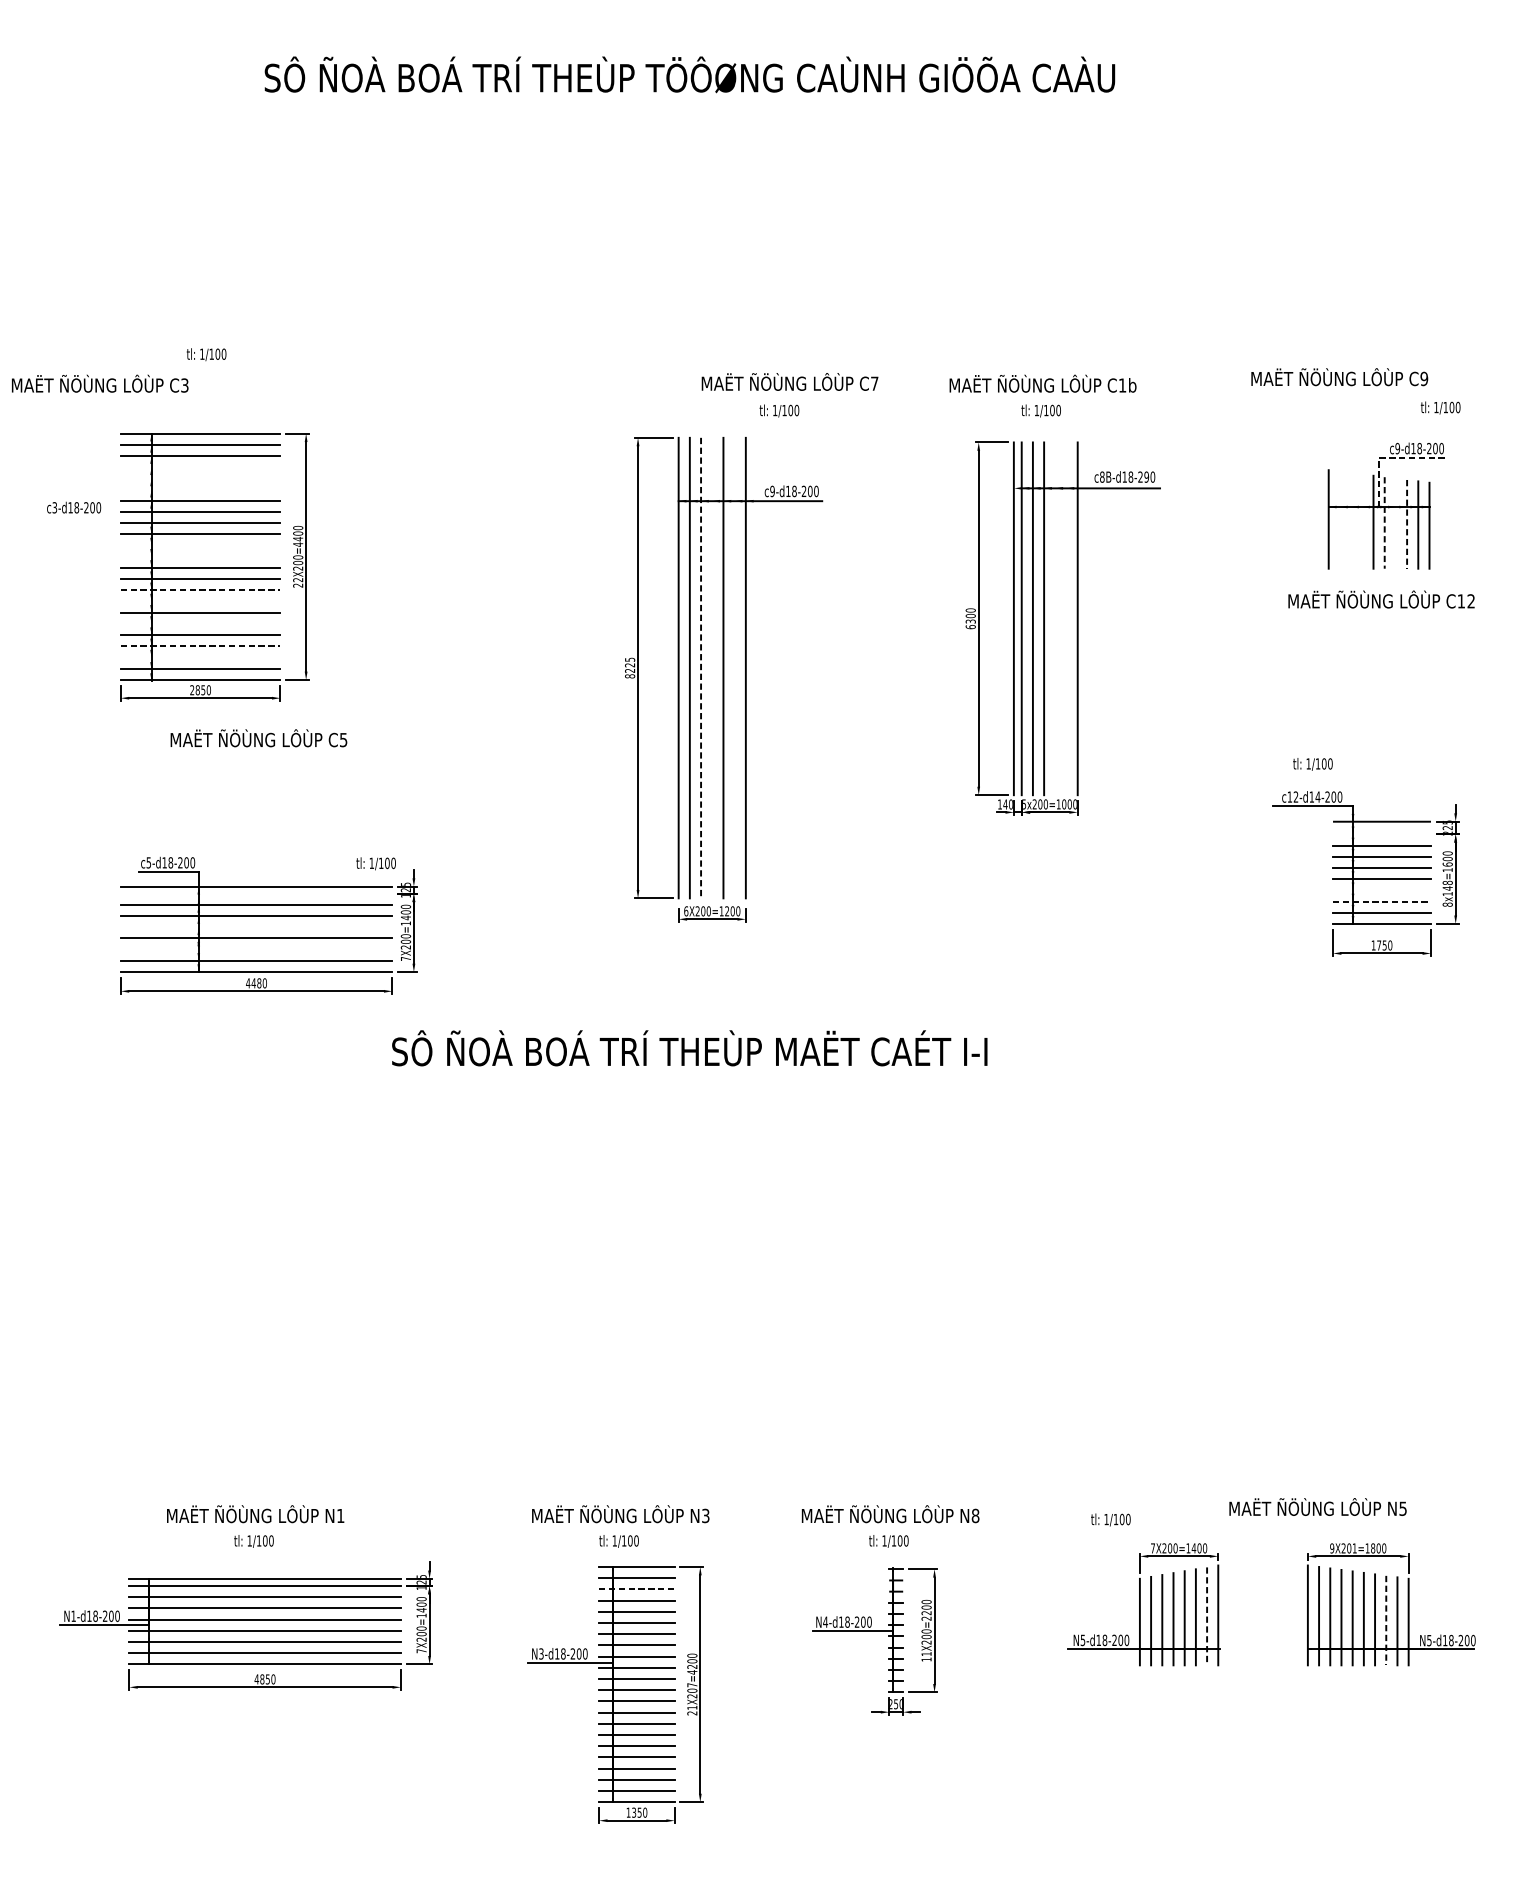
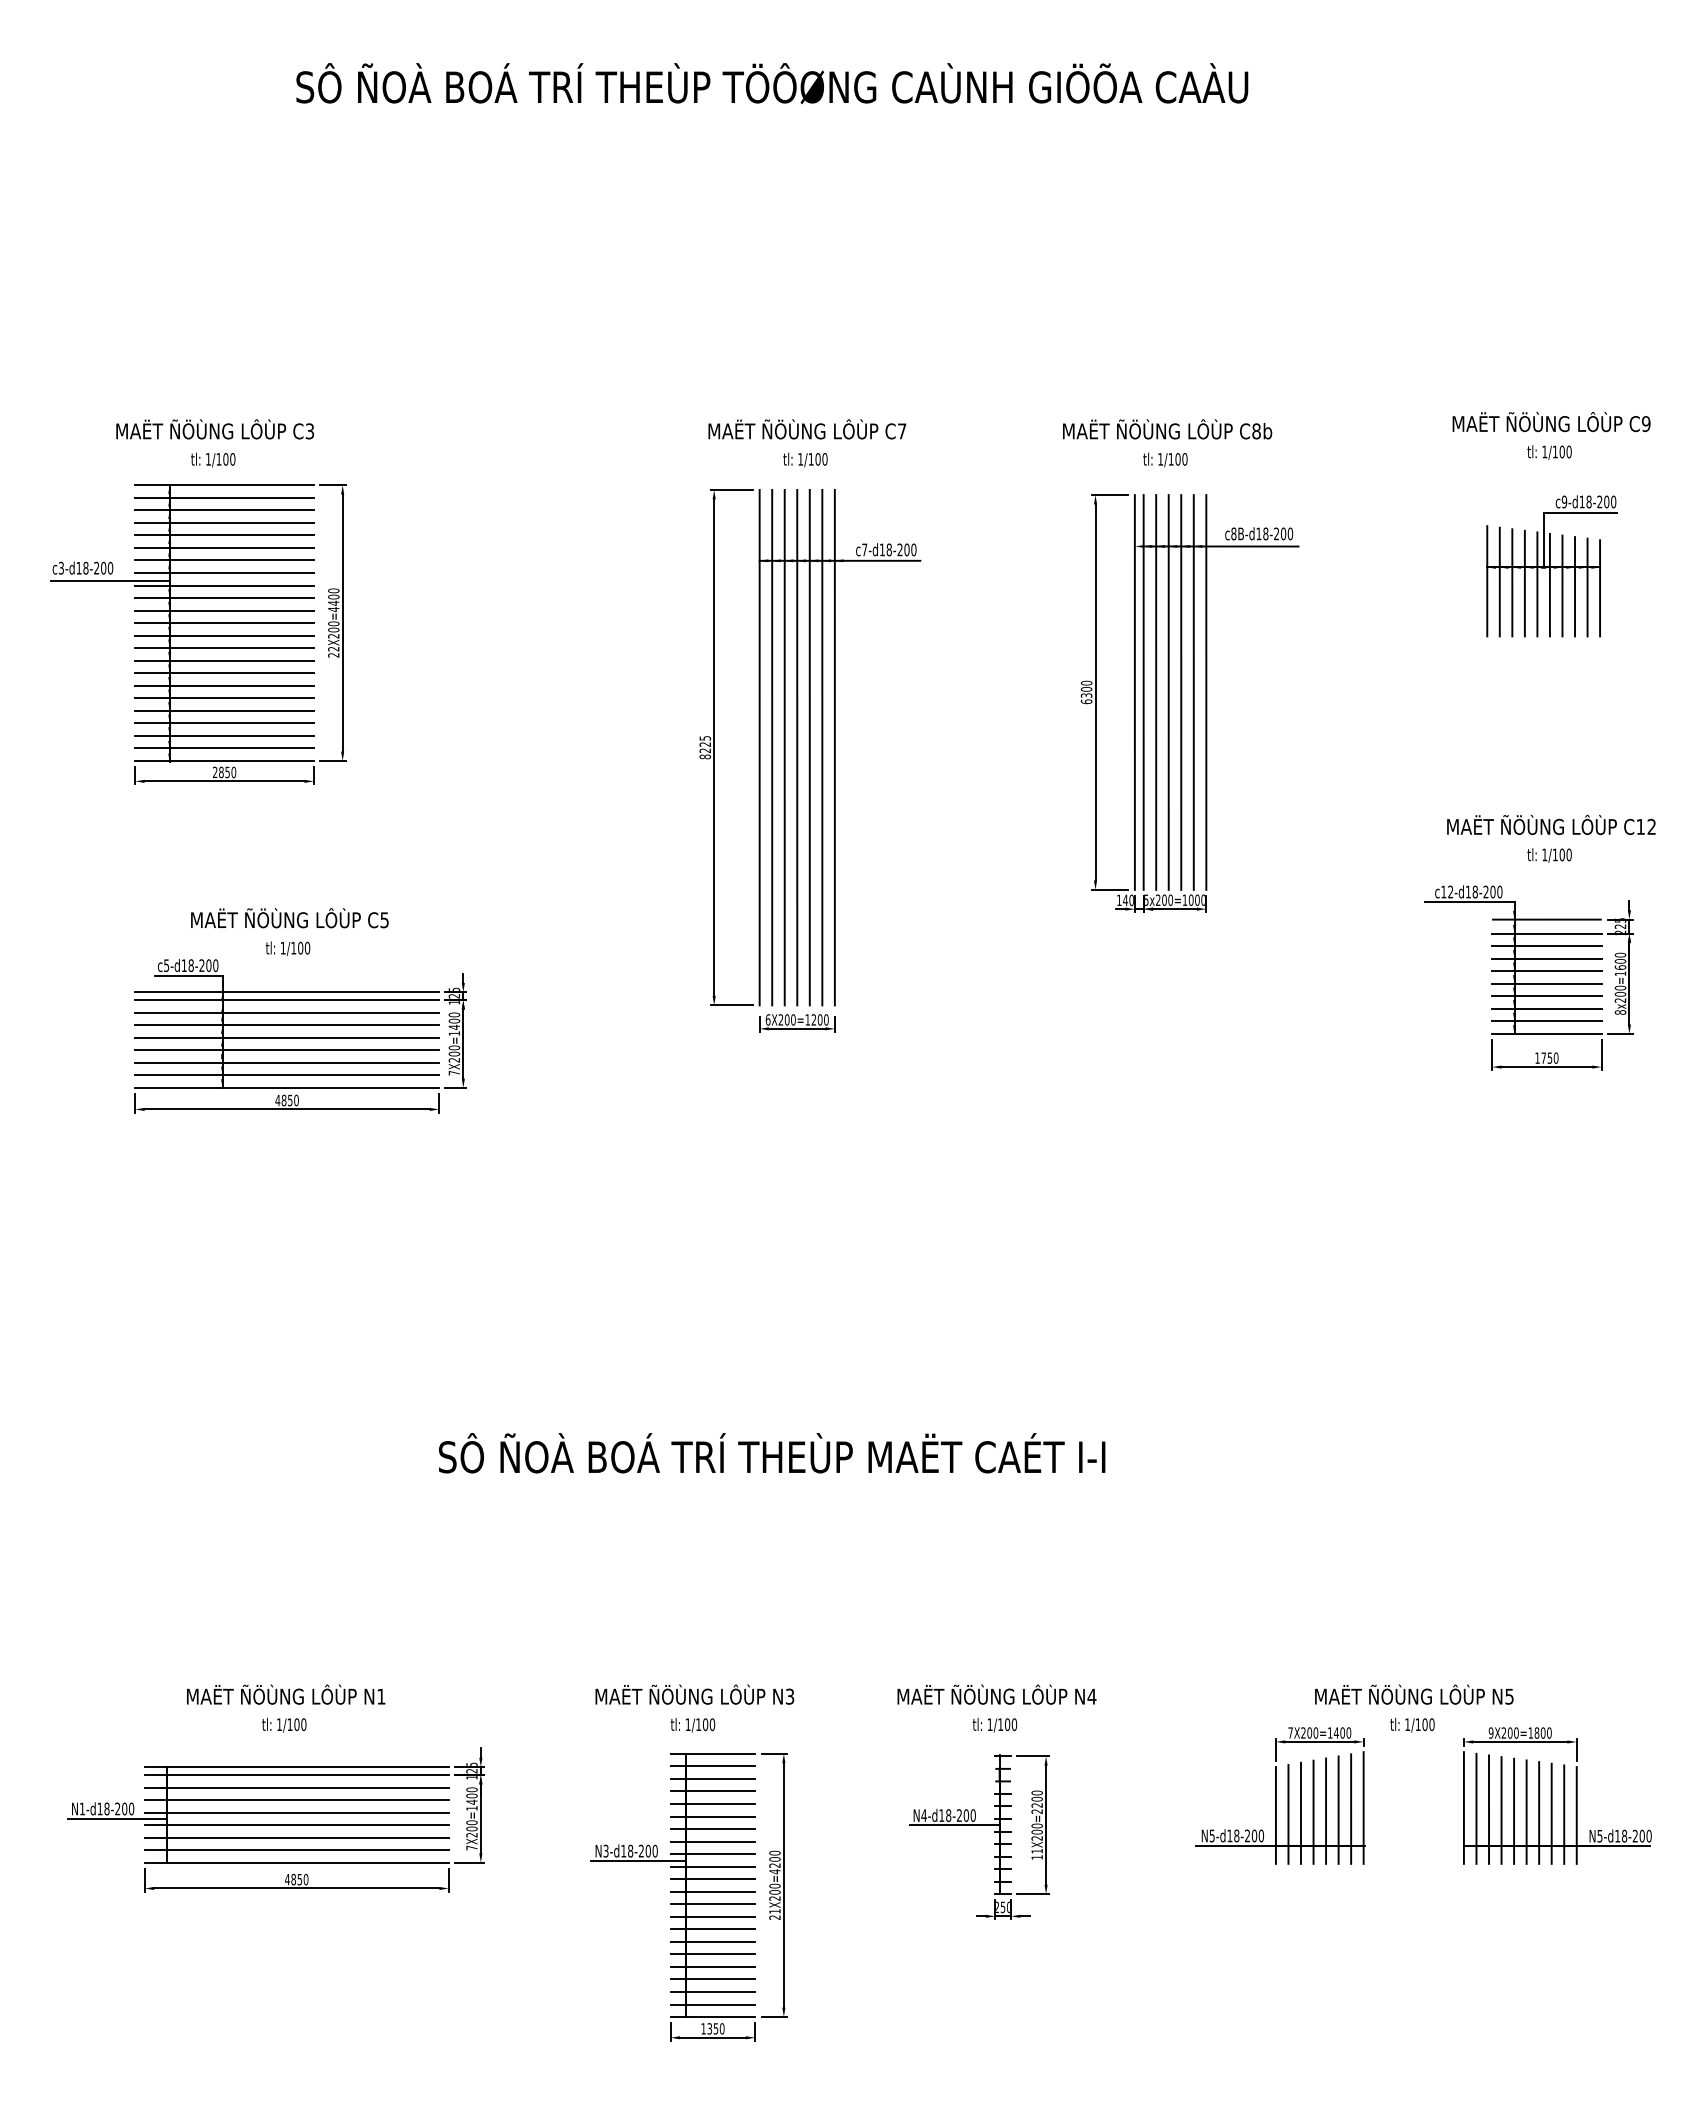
text: (206, 354) -> (213, 459), moved
text: (1339, 377) -> (1551, 422), moved
text: (790, 382) -> (807, 429), moved
text: (99, 383) -> (214, 429), moved
text: (1122, 385) -> (1256, 431), C1b -> C8b
text: (1440, 407) -> (1549, 452), moved
text: (779, 410) -> (805, 459), moved
line: (1387, 458) -> (1553, 512), dashed -> solid
line: (200, 466) -> (224, 522), added
text: (1146, 476) -> (1283, 533), c8B-d18-290 -> c8B-d18-200
line: (200, 478) -> (224, 535), added
line: (200, 489) -> (224, 547), added
text: (772, 491) -> (864, 549), c9-d18-200 -> c7-d18-200
line: (98, 519) -> (110, 581), added
line: (1339, 519) -> (1499, 581), added
line: (1351, 520) -> (1512, 582), added
line: (1361, 521) -> (1524, 583), added
line: (1384, 523) -> (1549, 585), dashed -> solid
line: (1395, 523) -> (1562, 585), added
line: (1407, 524) -> (1575, 586), dashed -> solid
line: (200, 545) -> (224, 610), added
line: (200, 557) -> (224, 623), added
line: (201, 590) -> (225, 660), dashed -> solid
text: (1381, 599) -> (1551, 824), moved
line: (200, 601) -> (224, 673), added
line: (1055, 618) -> (1181, 692), added
line: (1066, 618) -> (1193, 692), added
line: (200, 624) -> (224, 698), added
line: (201, 646) -> (225, 723), dashed -> solid
line: (200, 657) -> (224, 735), added
line: (700, 667) -> (784, 747), dashed -> solid
line: (712, 667) -> (797, 747), added
line: (734, 667) -> (822, 747), added
text: (258, 738) -> (289, 918), moved
text: (1312, 764) -> (1549, 855), moved
text: (1318, 796) -> (1475, 891), c12-d14-200 -> c12-d18-200
line: (1381, 834) -> (1546, 933), added
text: (375, 863) -> (287, 948), moved
text: (1447, 887) -> (1620, 993), 8x148=1600 -> 8x200=1600
line: (1381, 890) -> (1546, 996), added
line: (256, 893) -> (287, 1000), added
line: (1381, 901) -> (1546, 1008), dashed -> solid
line: (256, 927) -> (287, 1037), added
line: (256, 949) -> (287, 1062), added
text: (255, 983) -> (286, 1100), 4480 -> 4850
text: (690, 1048) -> (772, 1453), moved
text: (1318, 1506) -> (1414, 1694), moved
text: (975, 1515) -> (1091, 1696), N8 -> N4
text: (1110, 1520) -> (1412, 1725), moved
text: (1354, 1547) -> (1516, 1732), 9X201=1800 -> 9X200=1800
line: (637, 1589) -> (713, 1778), dashed -> solid
line: (1207, 1616) -> (1351, 1809), dashed -> solid
line: (1386, 1621) -> (1551, 1814), dashed -> solid
text: (691, 1684) -> (774, 1885), 21X207=4200 -> 21X200=4200

